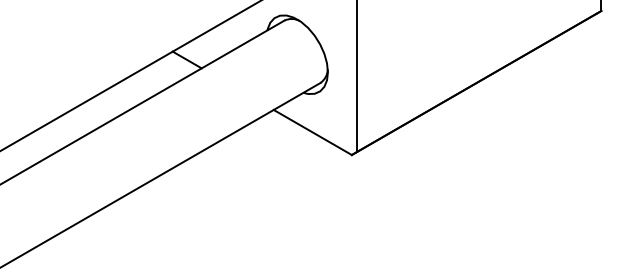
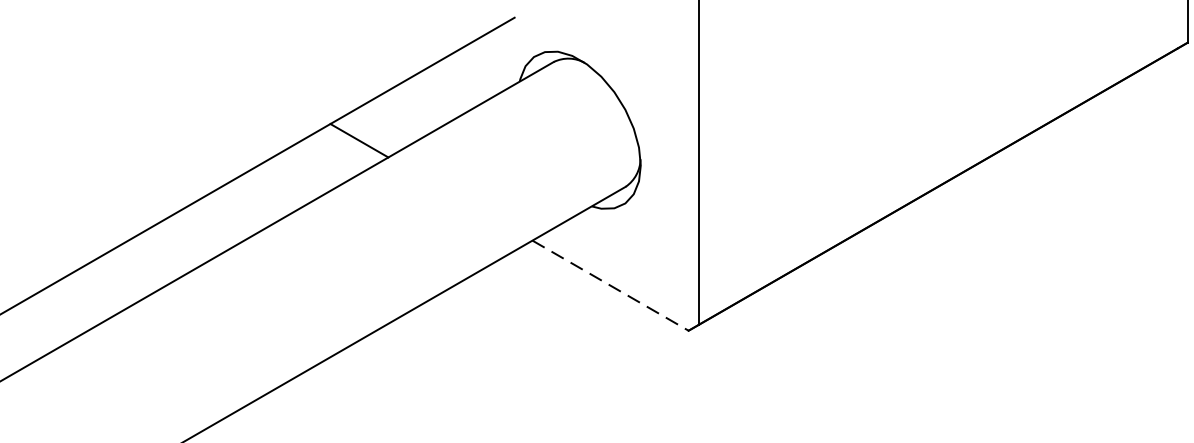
line: (313, 132) -> (611, 285), solid -> dashed

